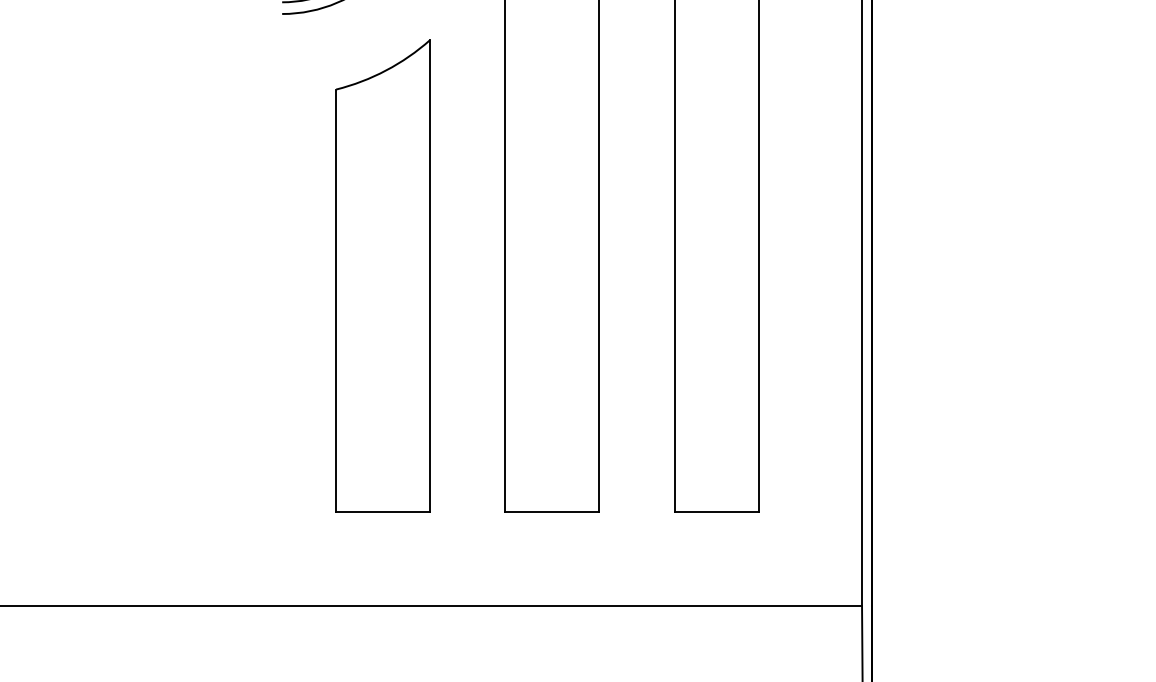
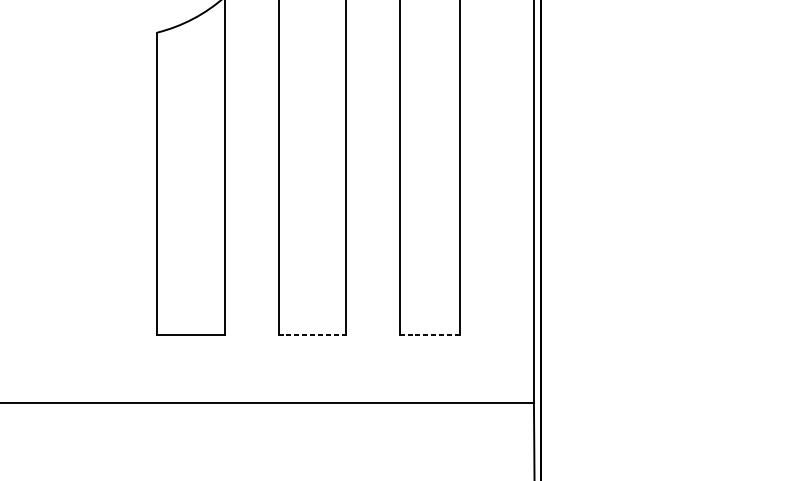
line: (552, 512) -> (312, 335), solid -> dashed
line: (717, 512) -> (430, 335), solid -> dashed

